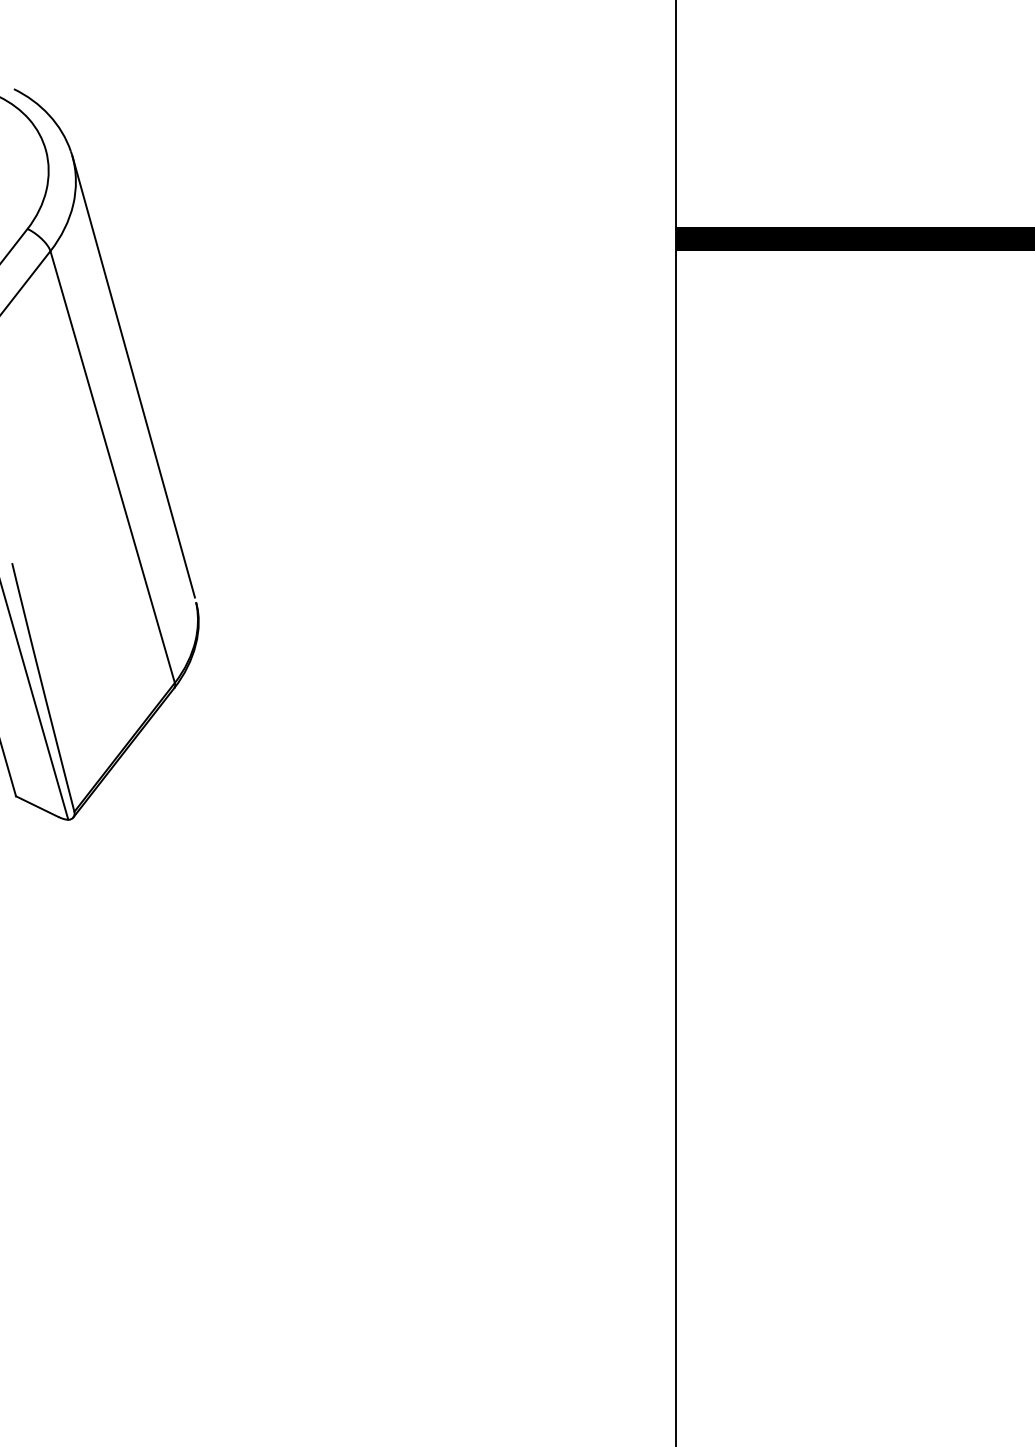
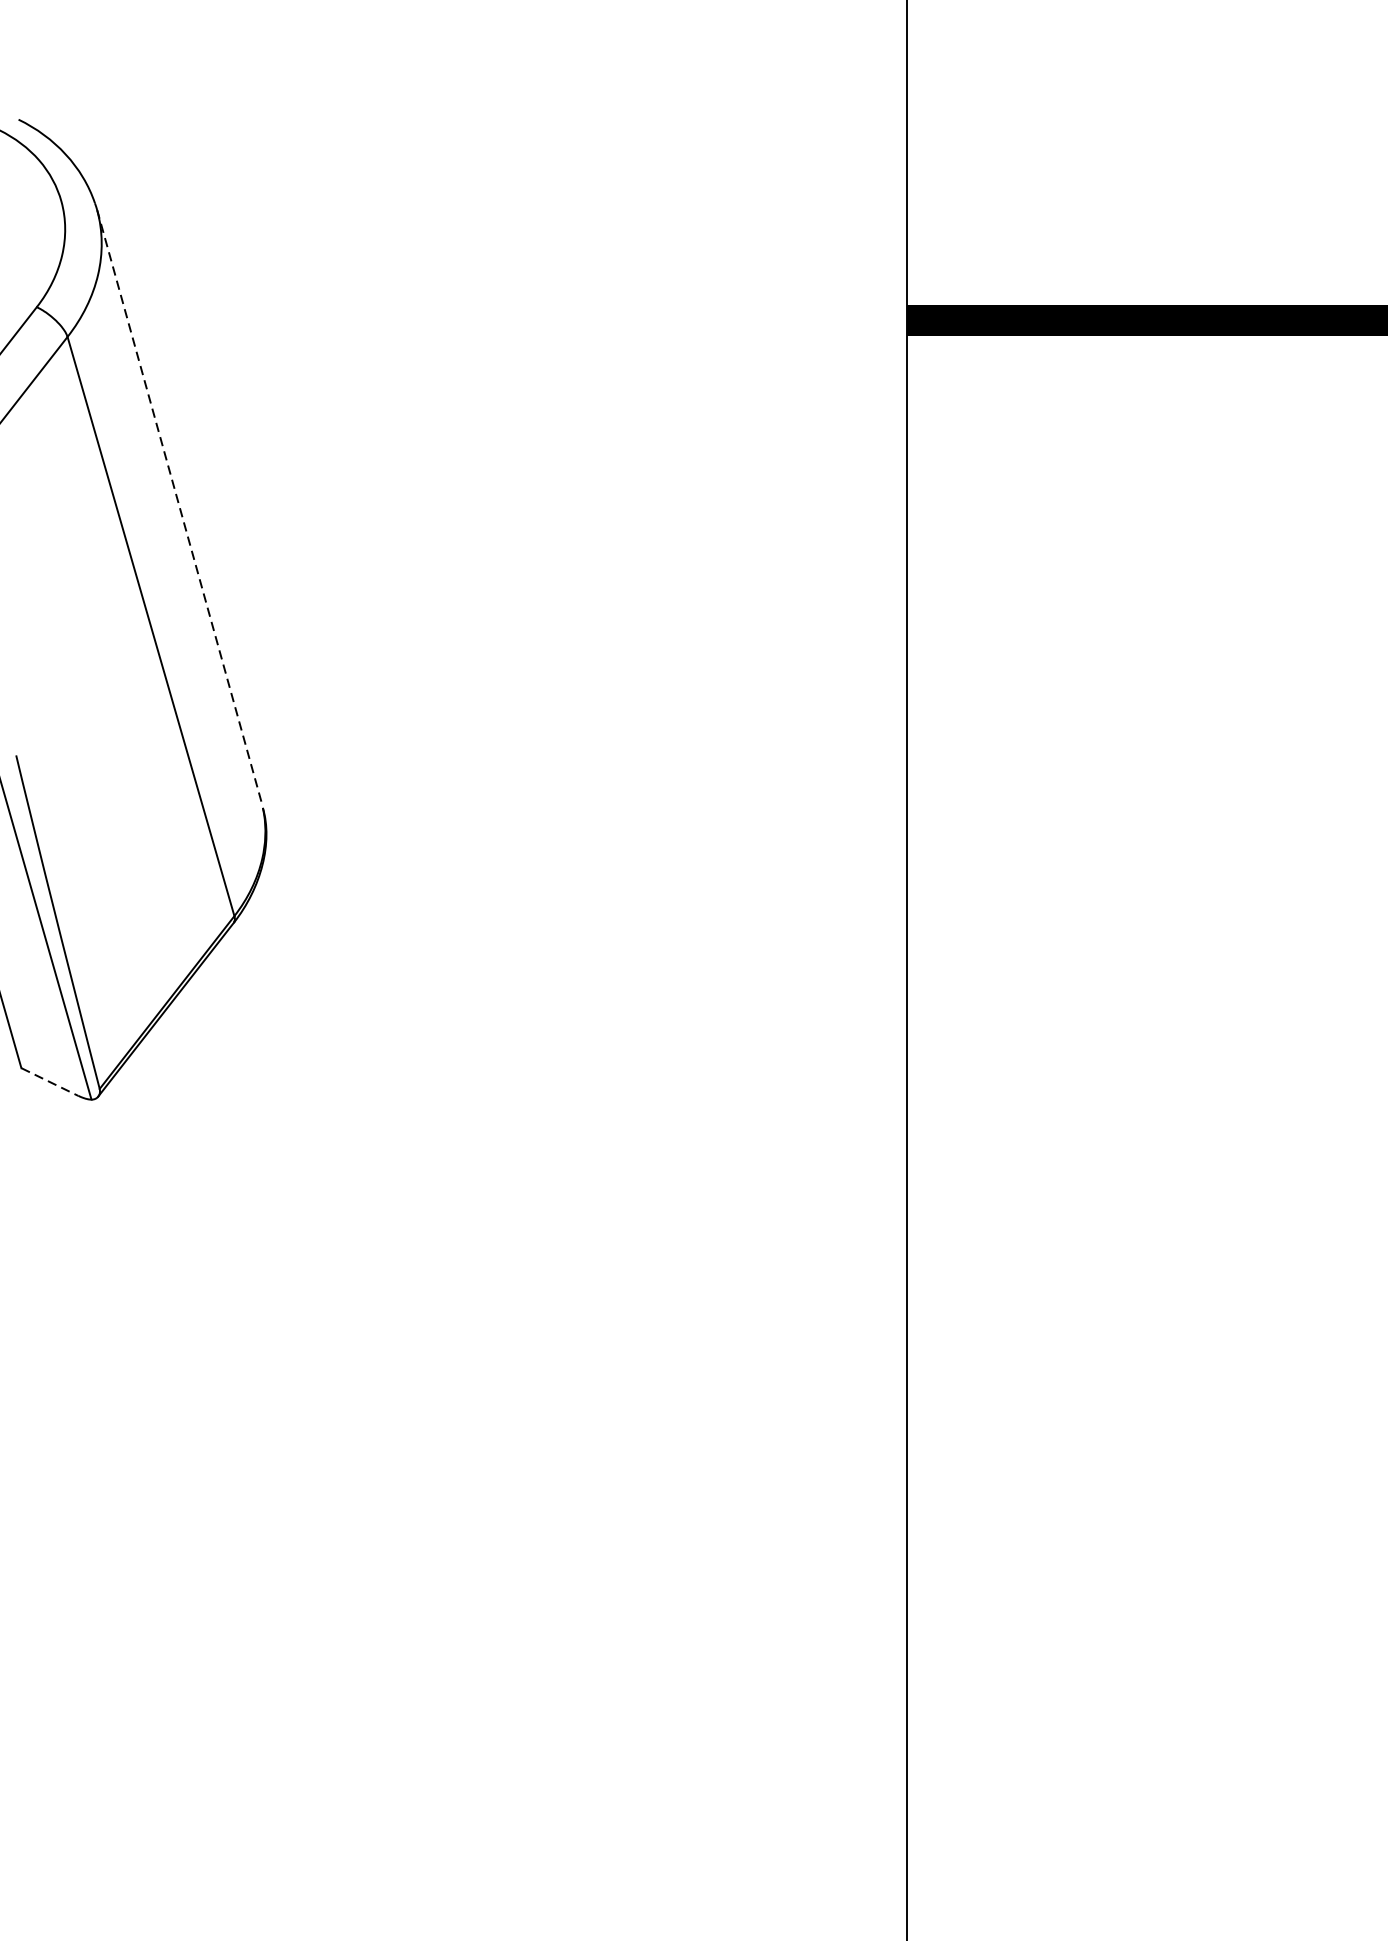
line: (133, 377) -> (178, 506), solid -> dashed
line: (37, 806) -> (50, 1081), solid -> dashed

